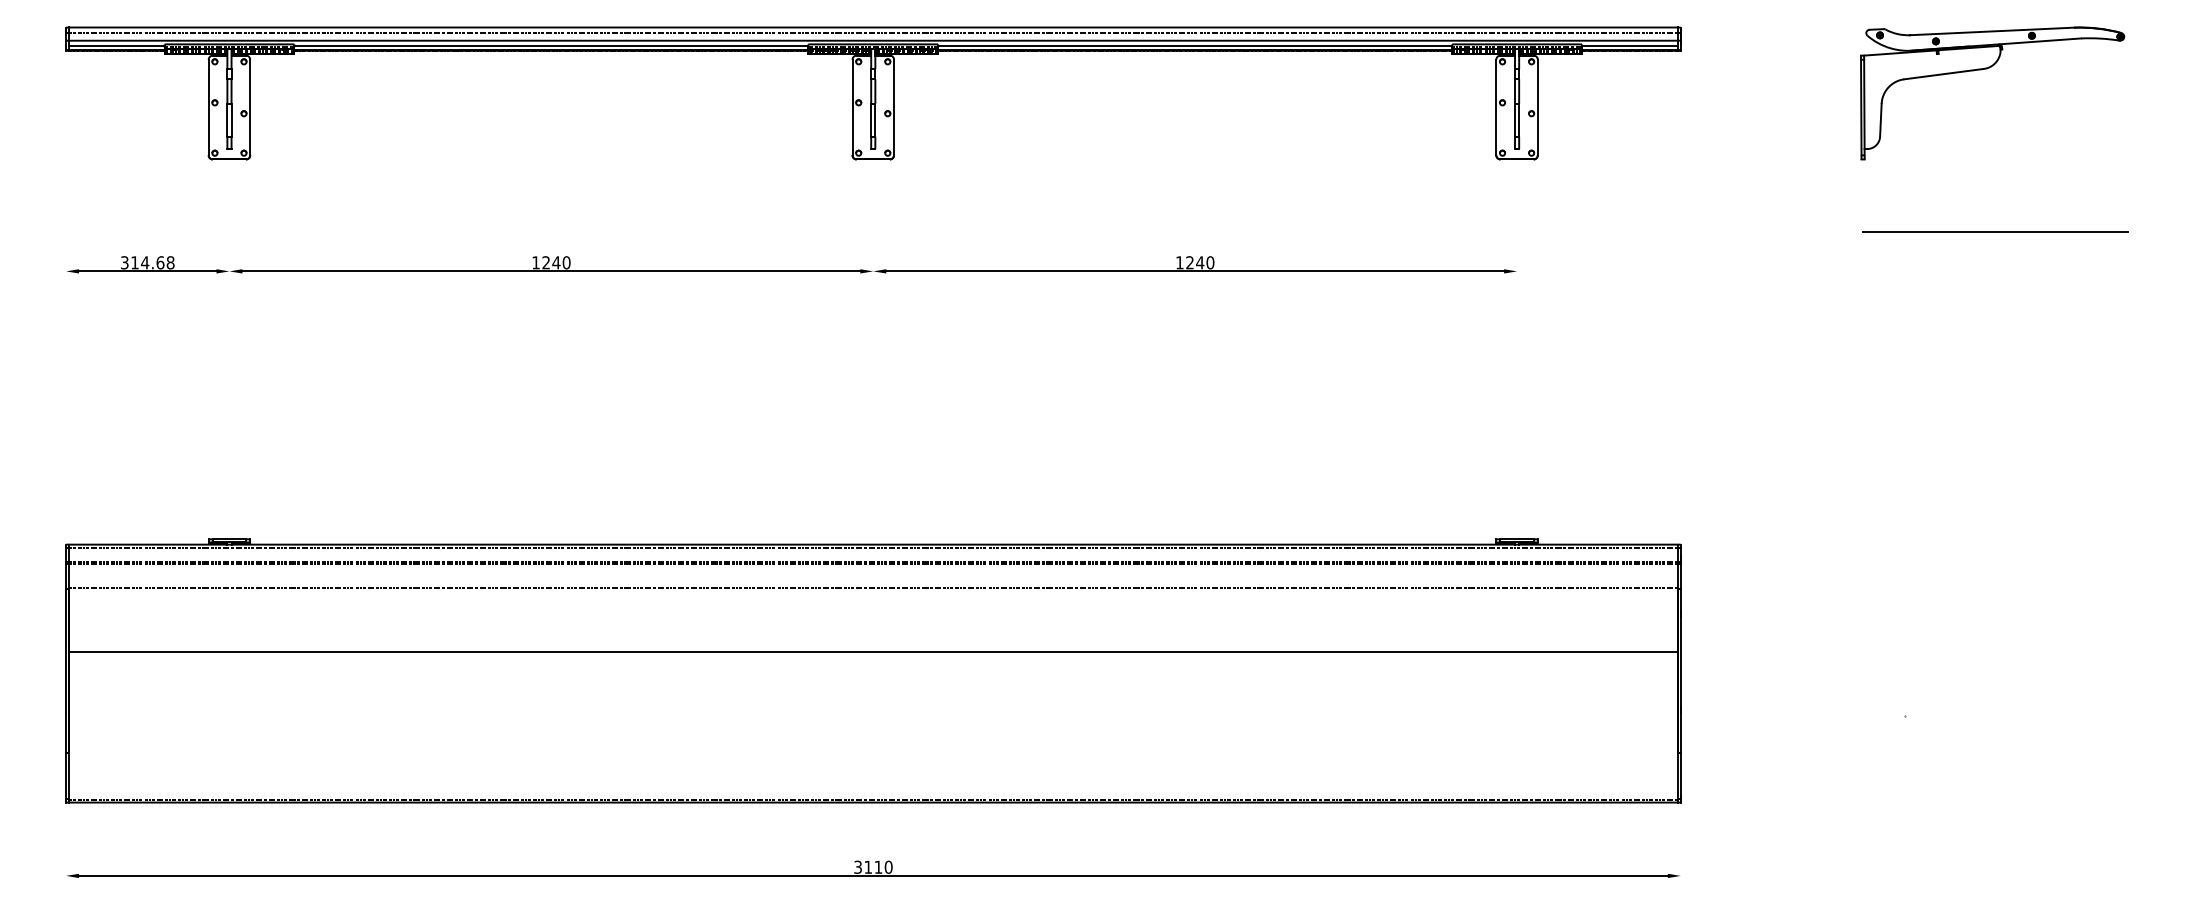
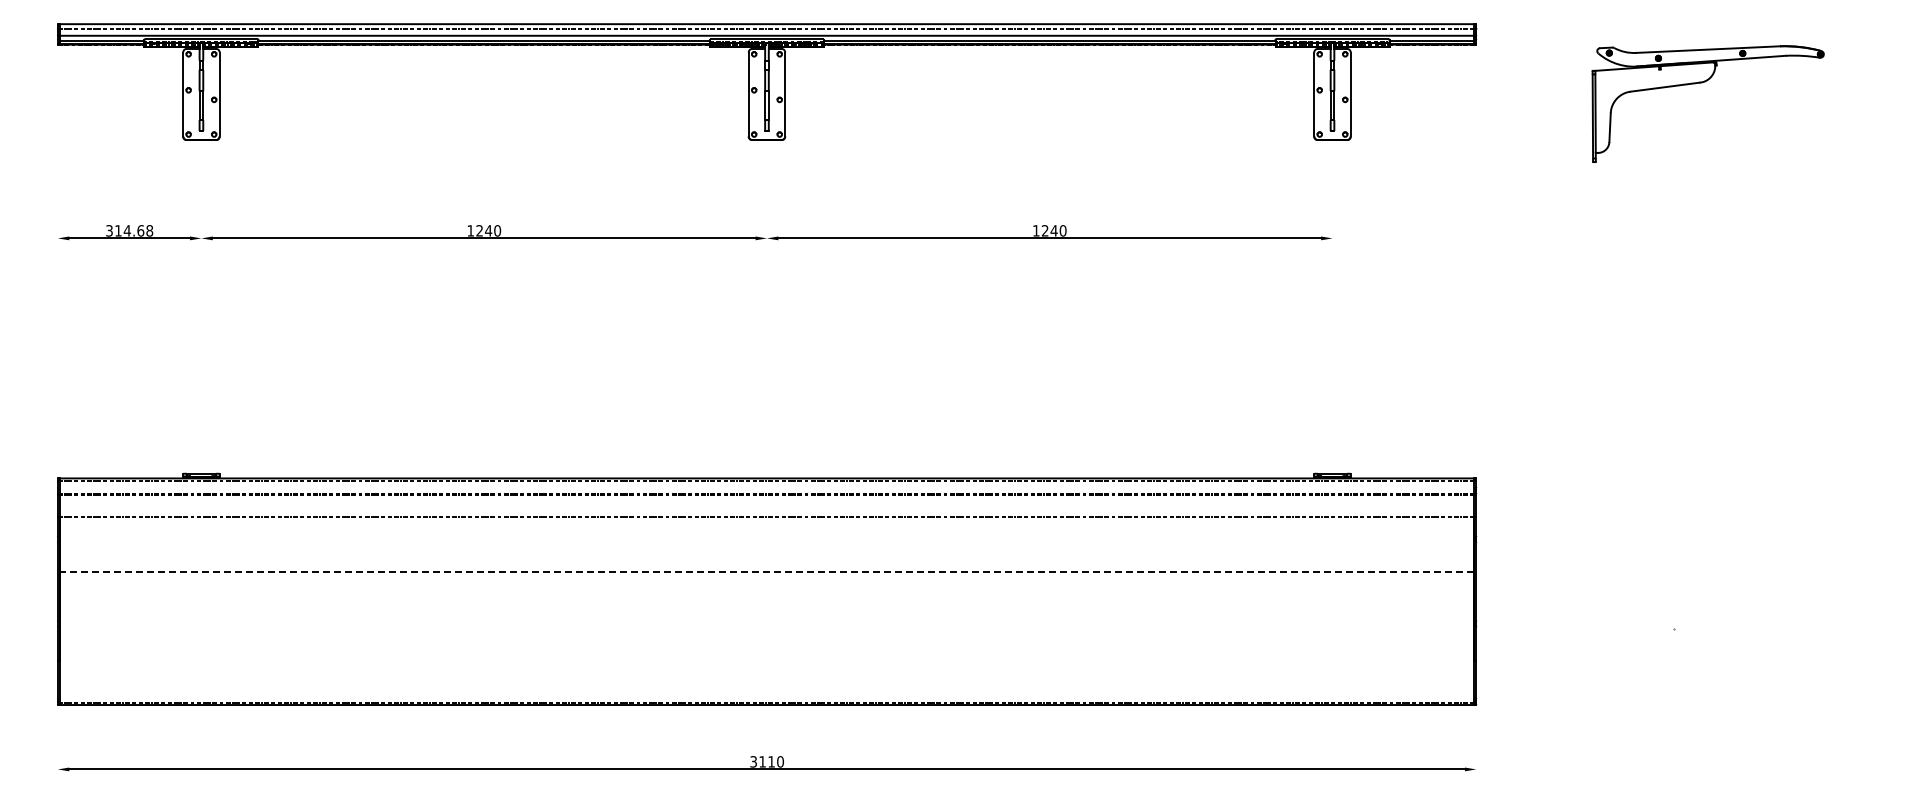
part: (1986, 69) -> (1702, 83), moved
line: (1995, 231) -> (1752, 203), removed
line: (873, 651) -> (767, 572), solid -> dashed

